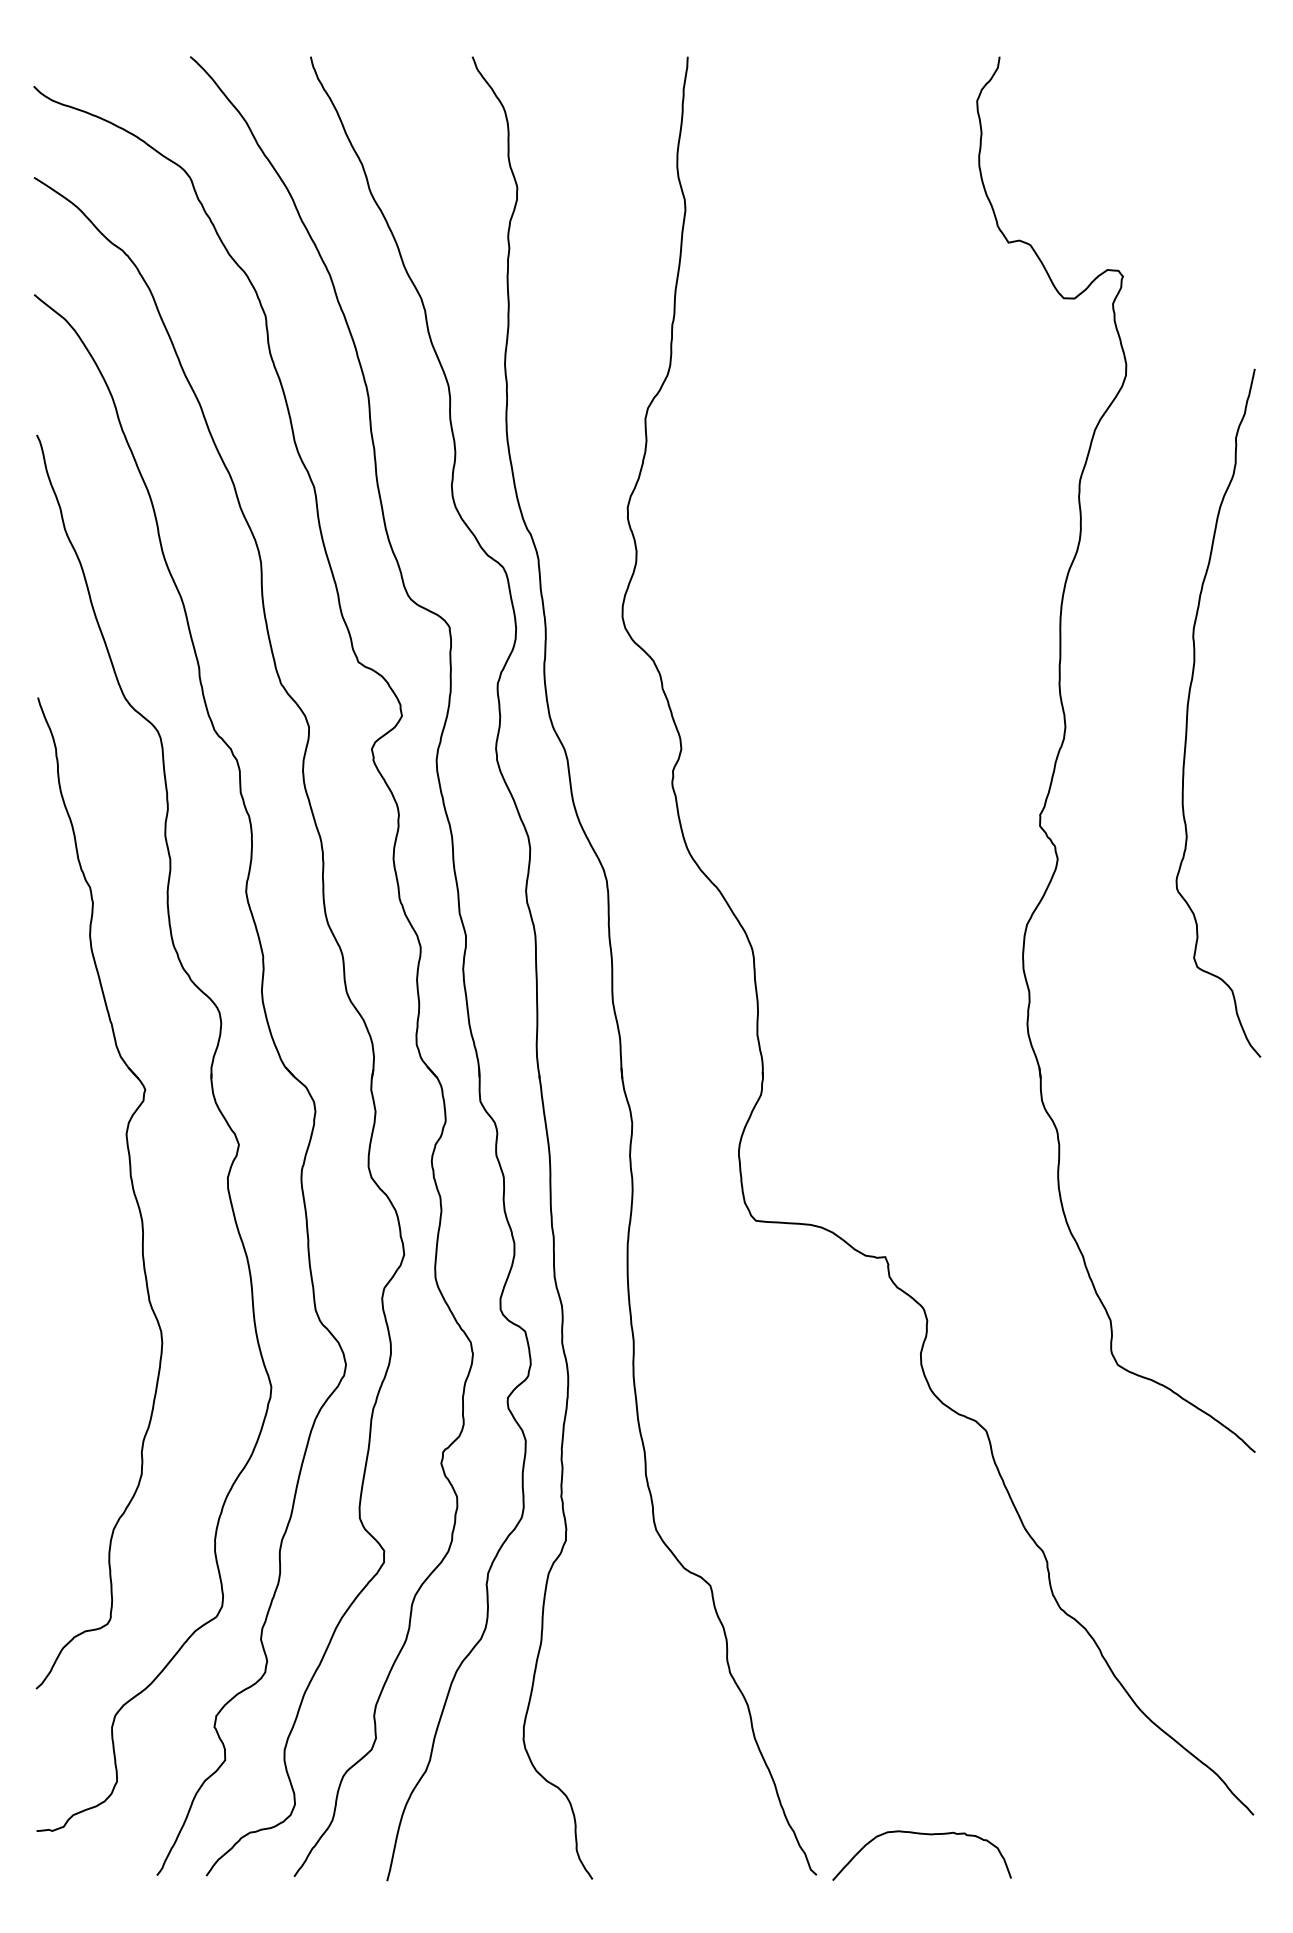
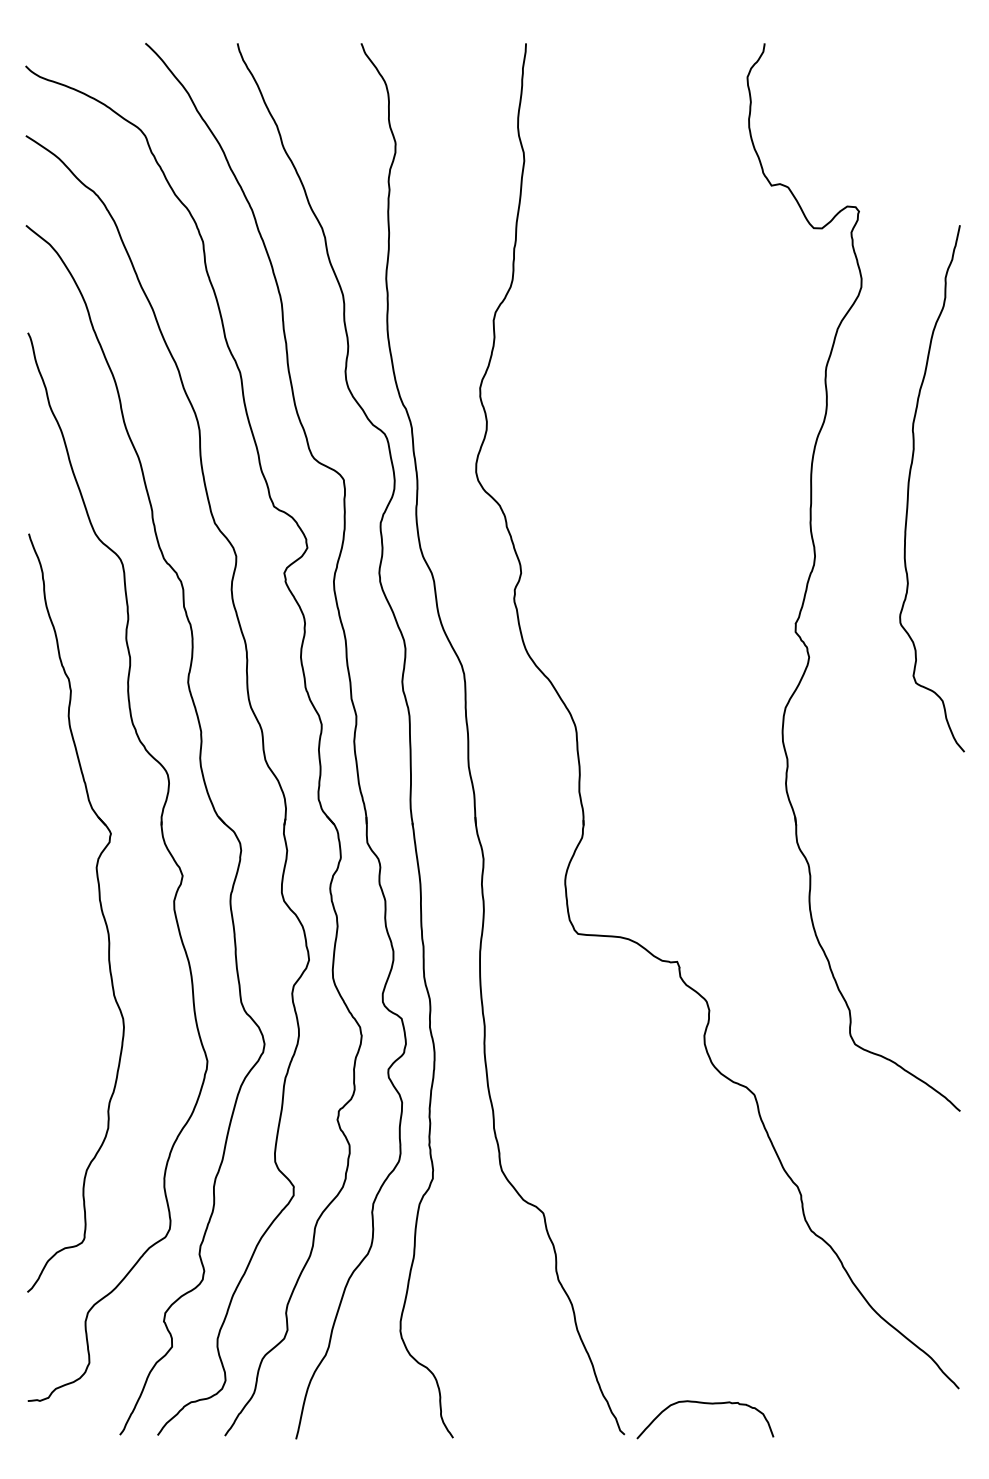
curve: (1188, 712) -> (909, 488), moved

